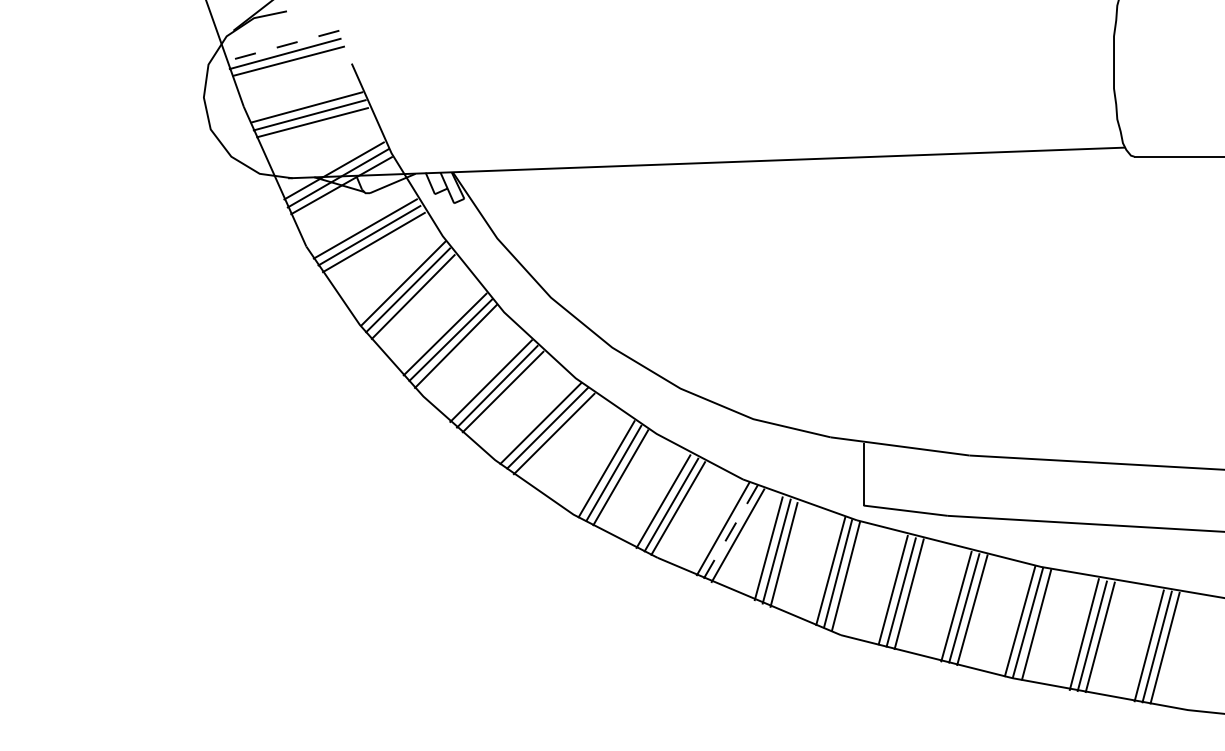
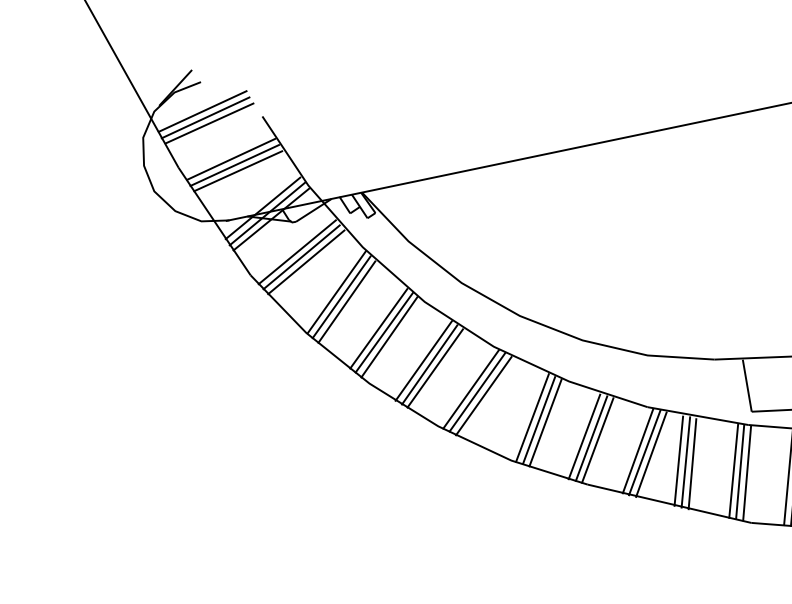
line: (282, 46) -> (202, 112), dashed -> solid
line: (730, 532) -> (644, 453), dashed -> solid

